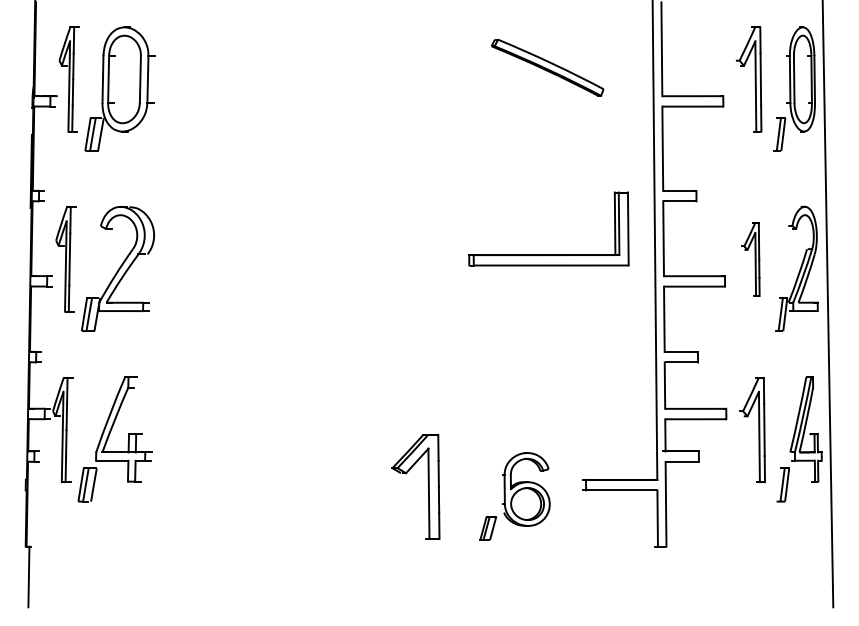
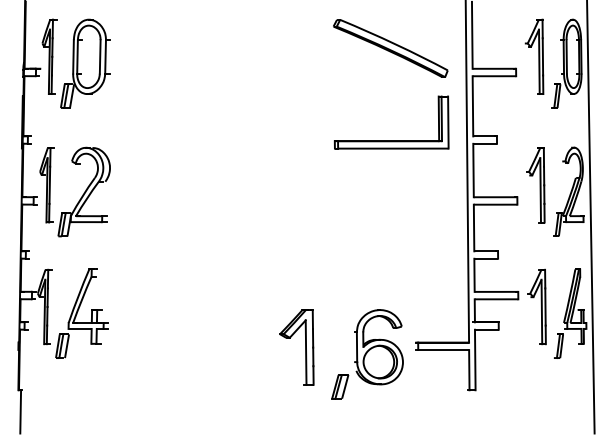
part: (547, 67) -> (390, 48), size x1.43
part: (548, 254) -> (391, 140), moved
part: (750, 259) -> (535, 185), size x1.43
part: (514, 496) -> (367, 354), size x1.43

